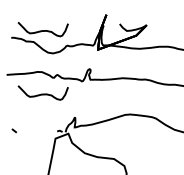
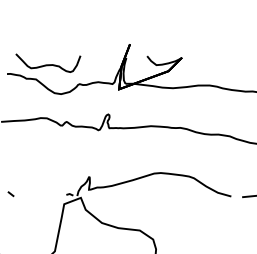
curve: (43, 93) -> (48, 146), removed

